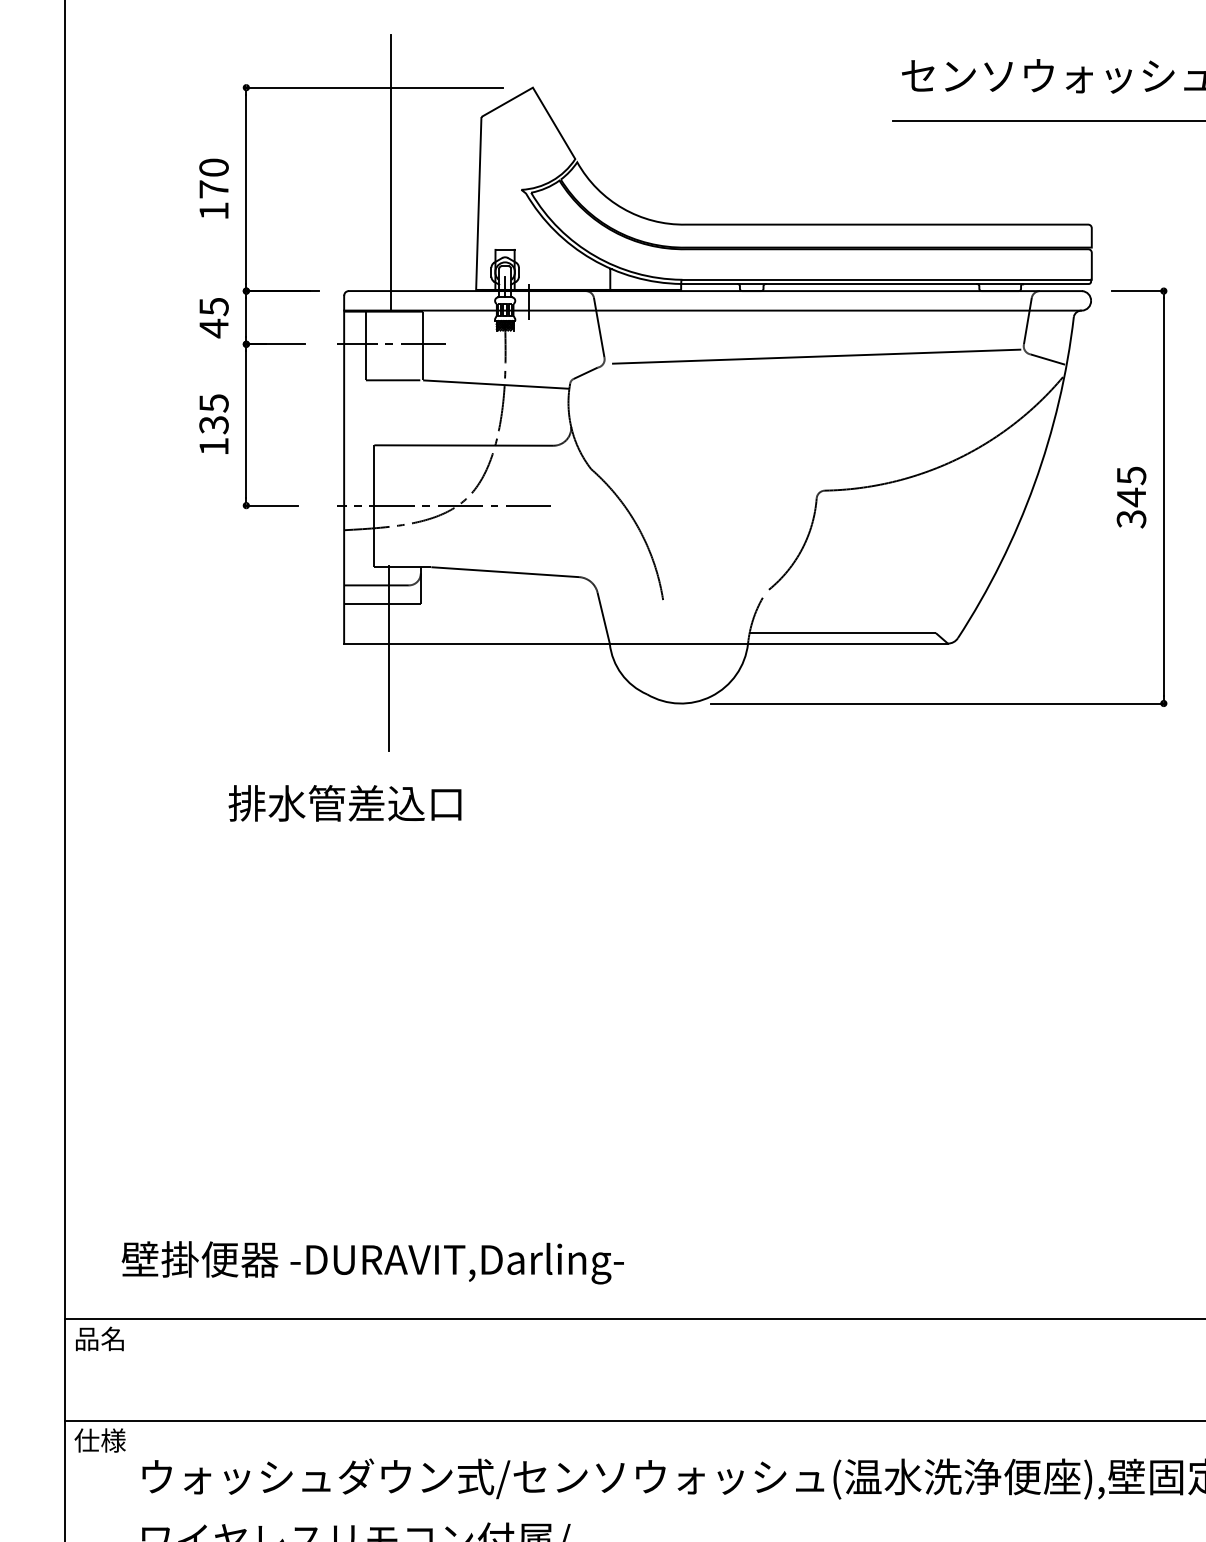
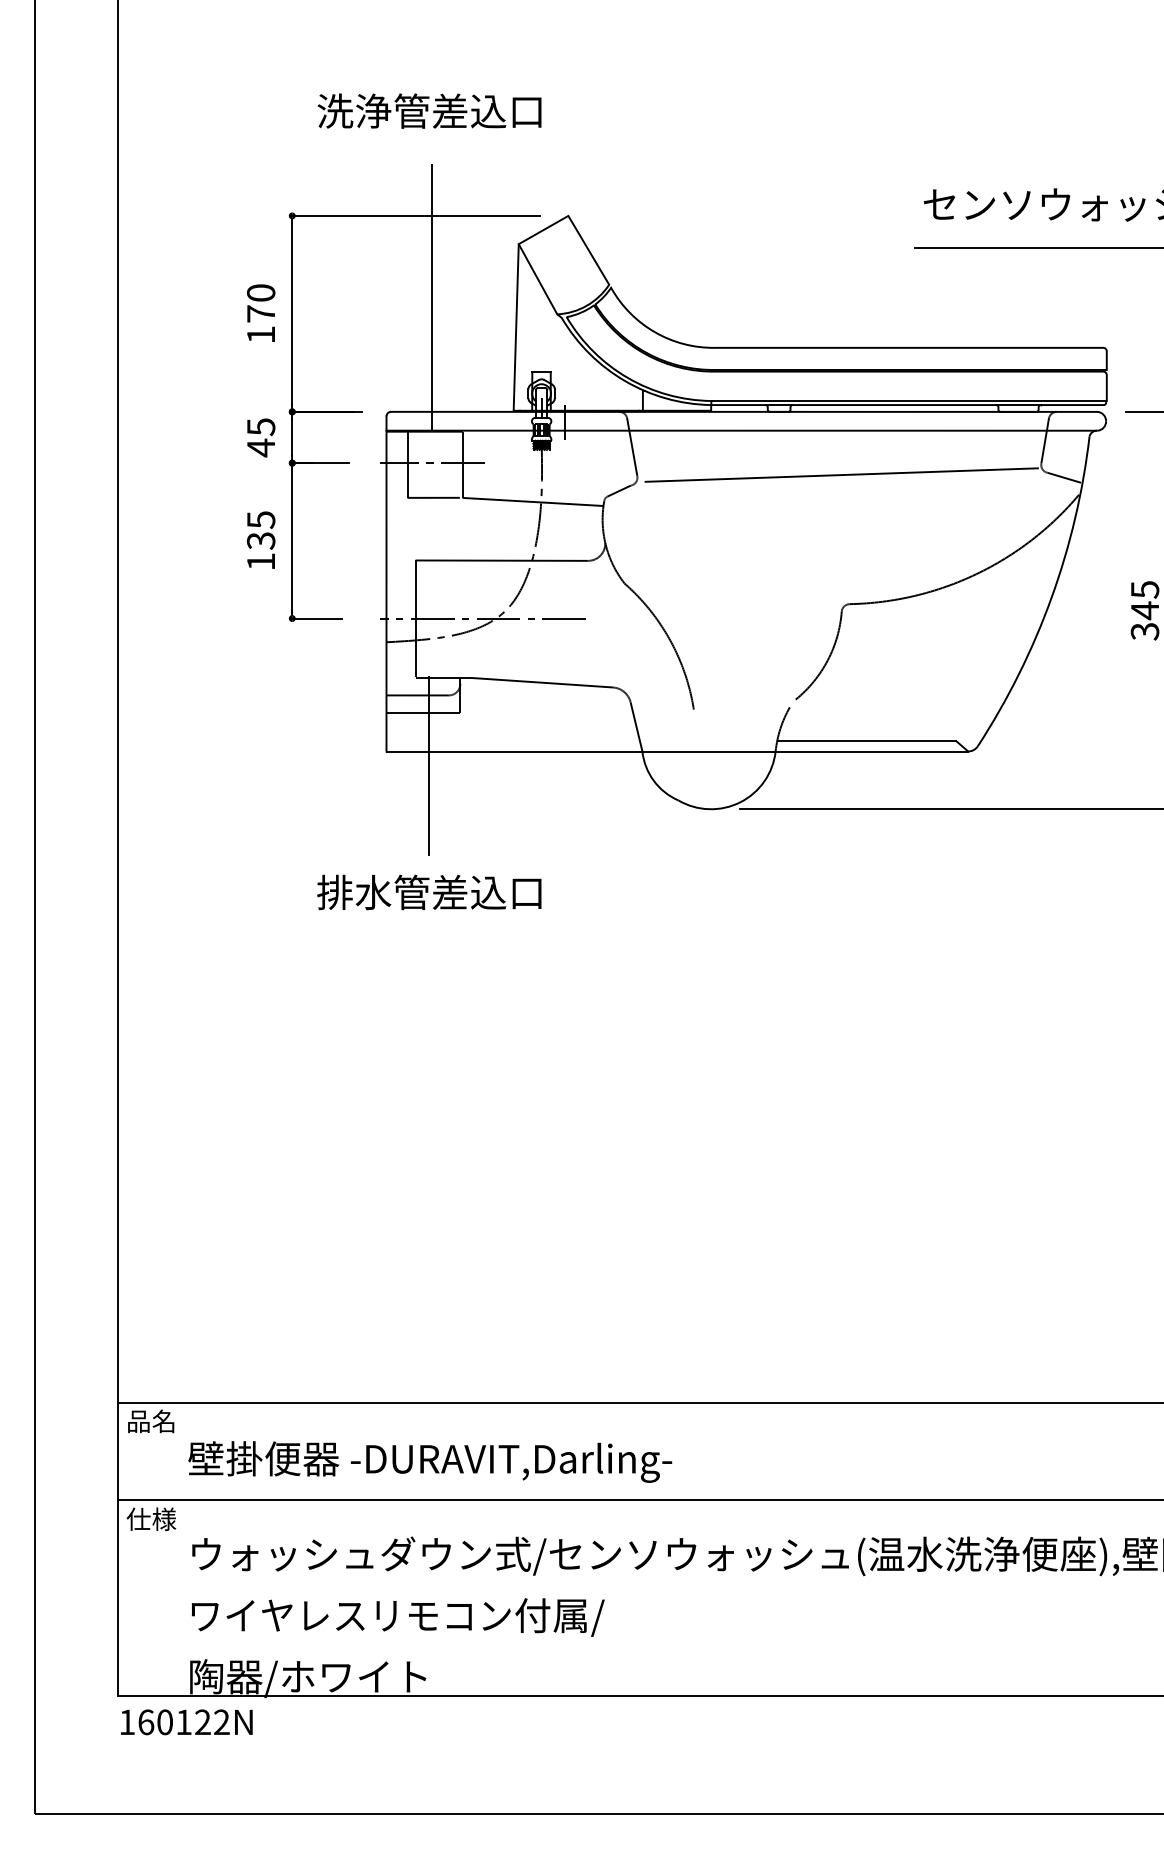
line: (500, 153) -> (537, 279), added
text: (345, 803) -> (429, 892), moved
text: (373, 1262) -> (430, 1461), moved

